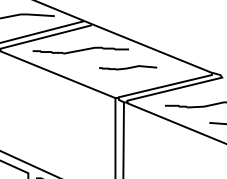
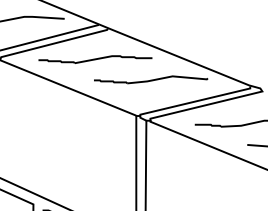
part: (128, 67) -> (151, 79), size x1.67

